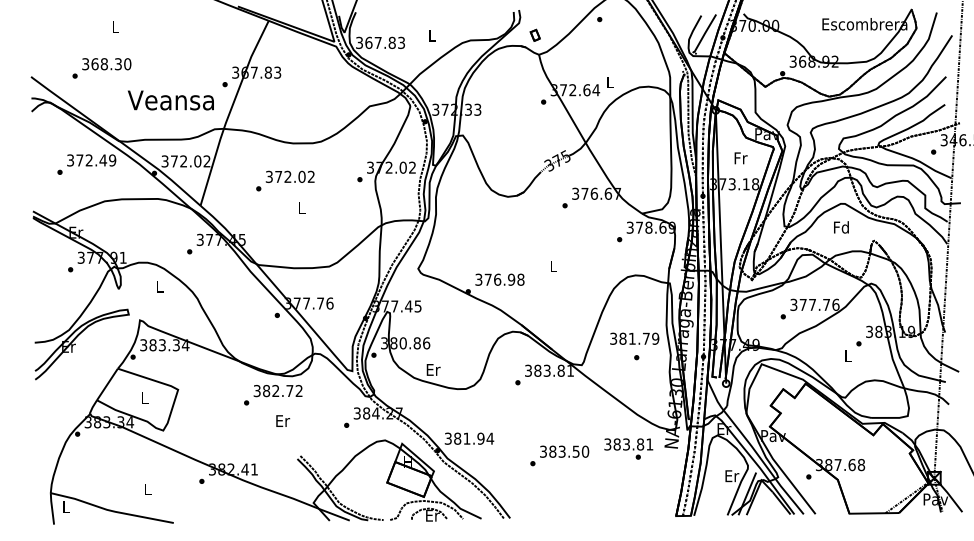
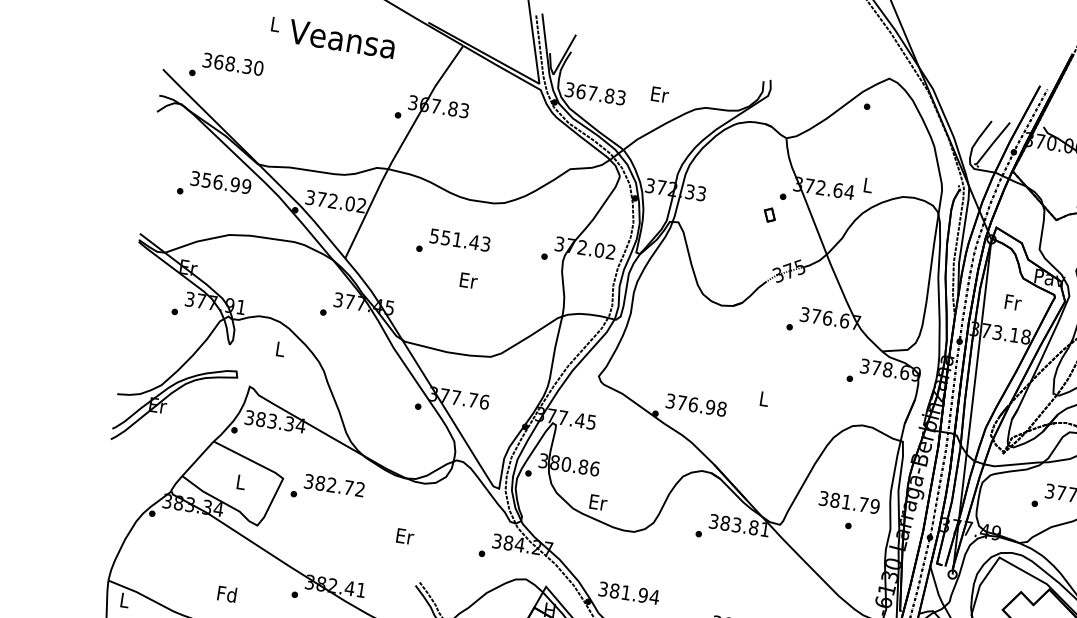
part: (534, 34) -> (769, 213), moved
text: (432, 35) -> (660, 94), L -> Er
text: (101, 68) -> (225, 68), moved
text: (170, 100) -> (341, 39), moved
text: (91, 160) -> (220, 182), 372.49 -> 356.99
text: (290, 176) -> (460, 239), 372.02 -> 551.43
text: (302, 208) -> (469, 281), L -> Er
text: (273, 395) -> (328, 490), moved
text: (147, 489) -> (227, 594), L -> Fd

